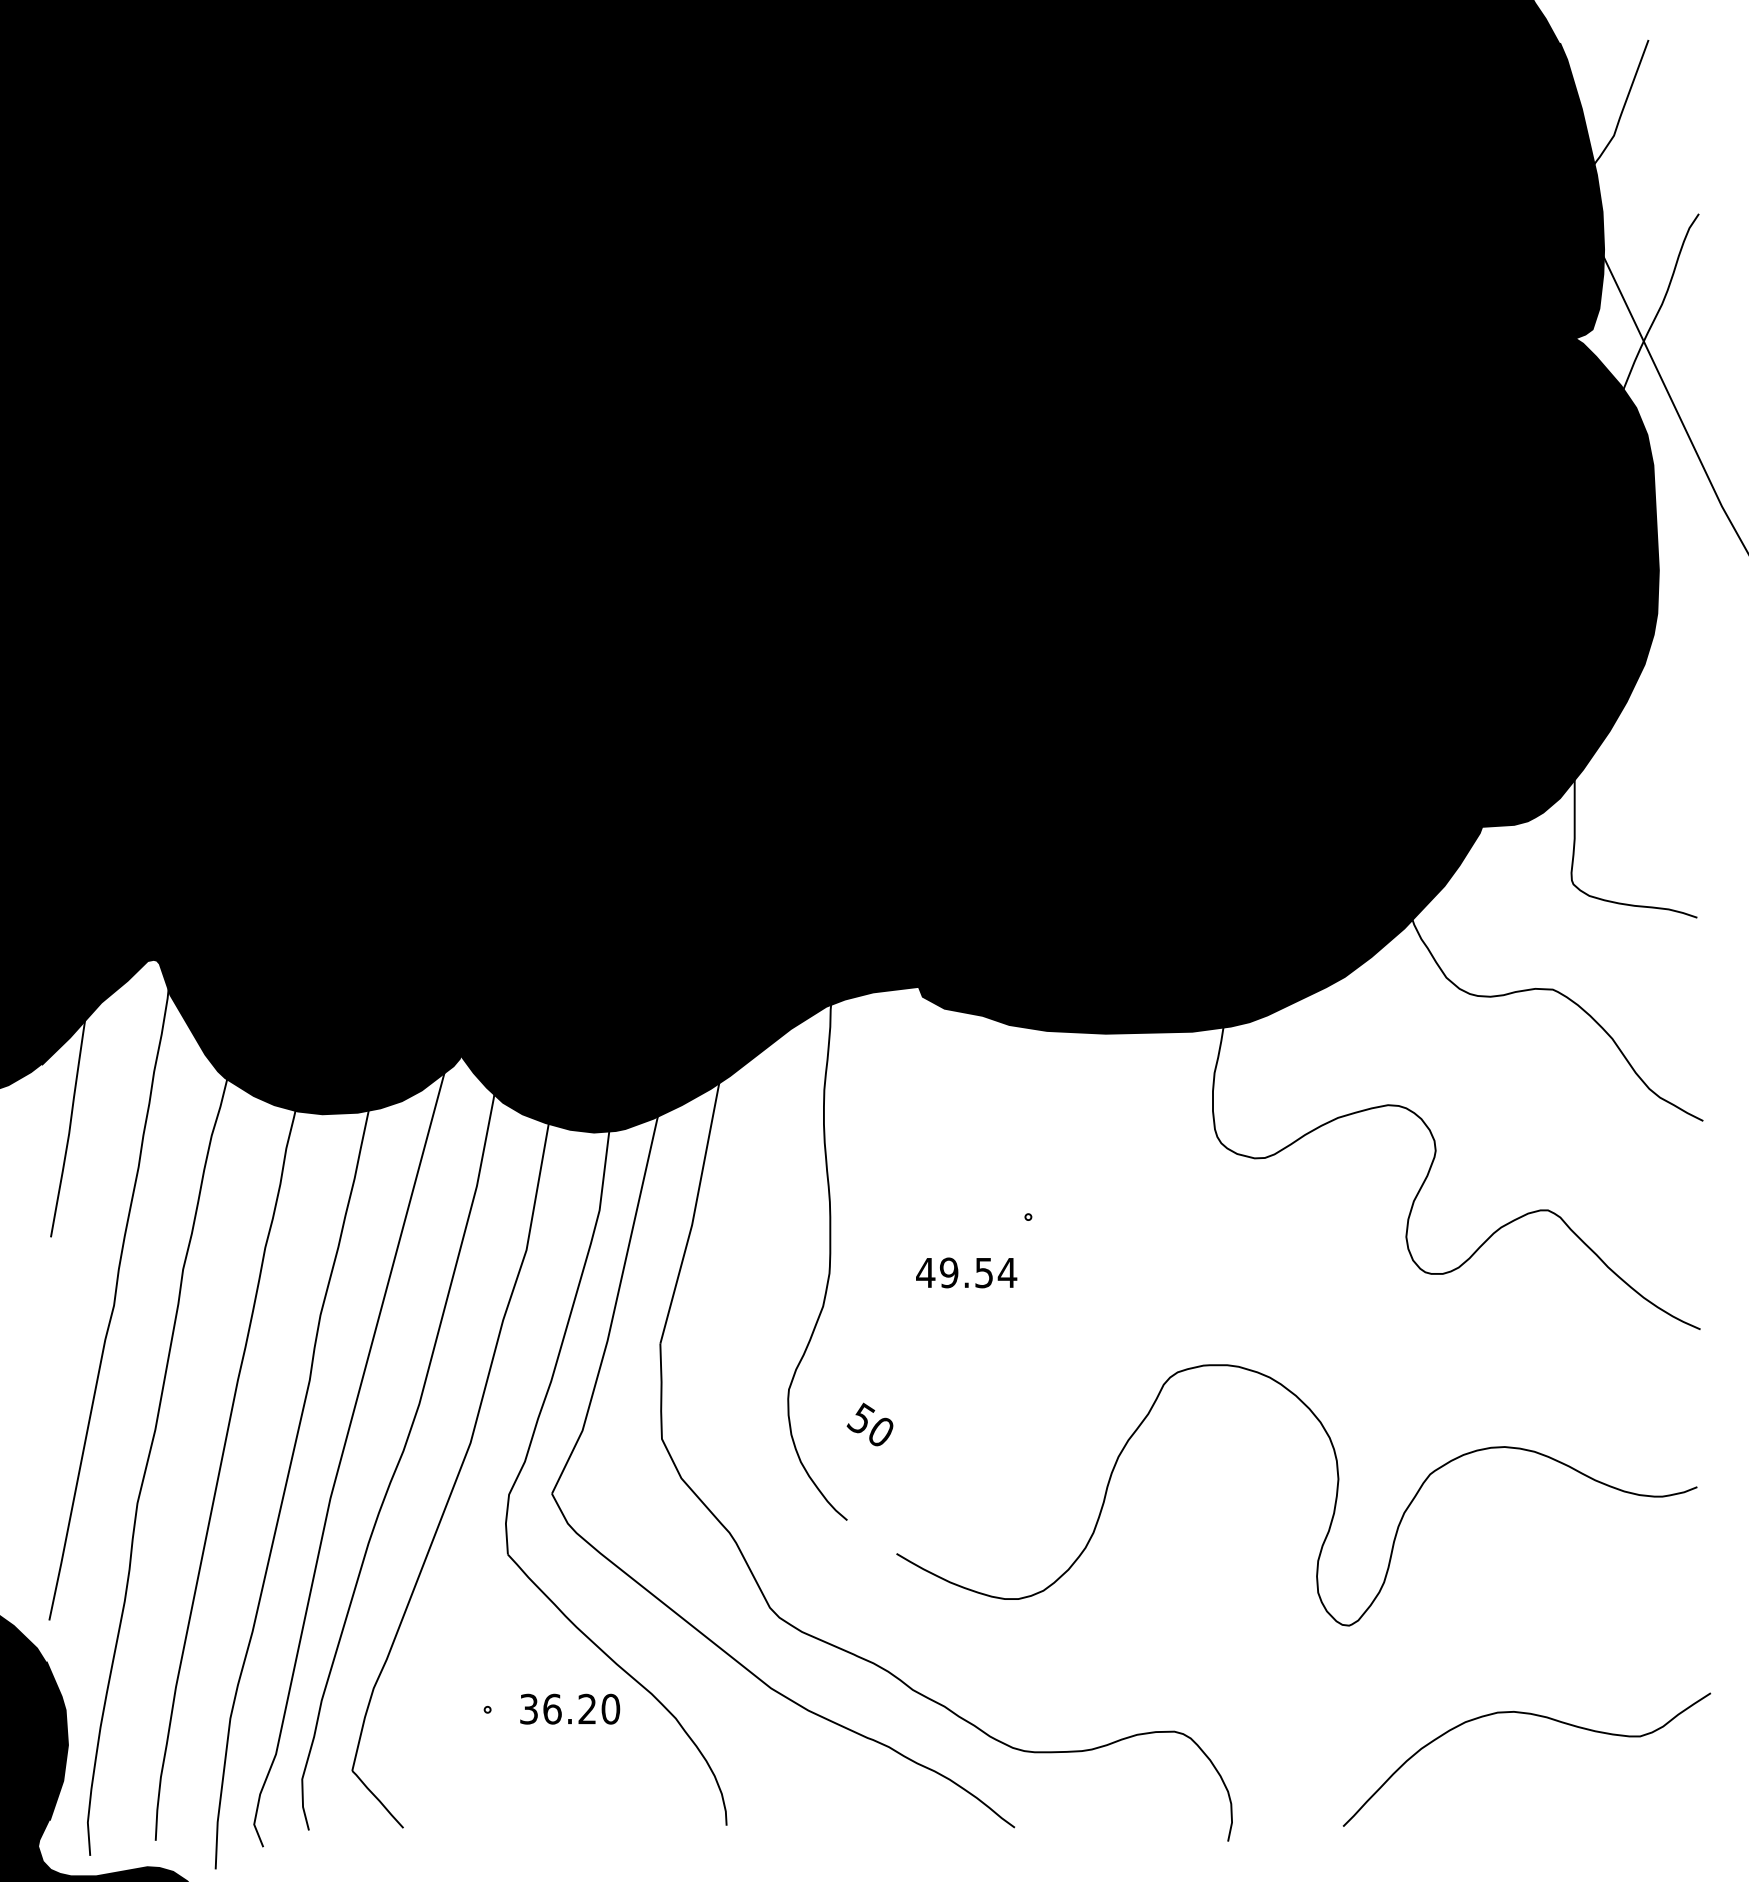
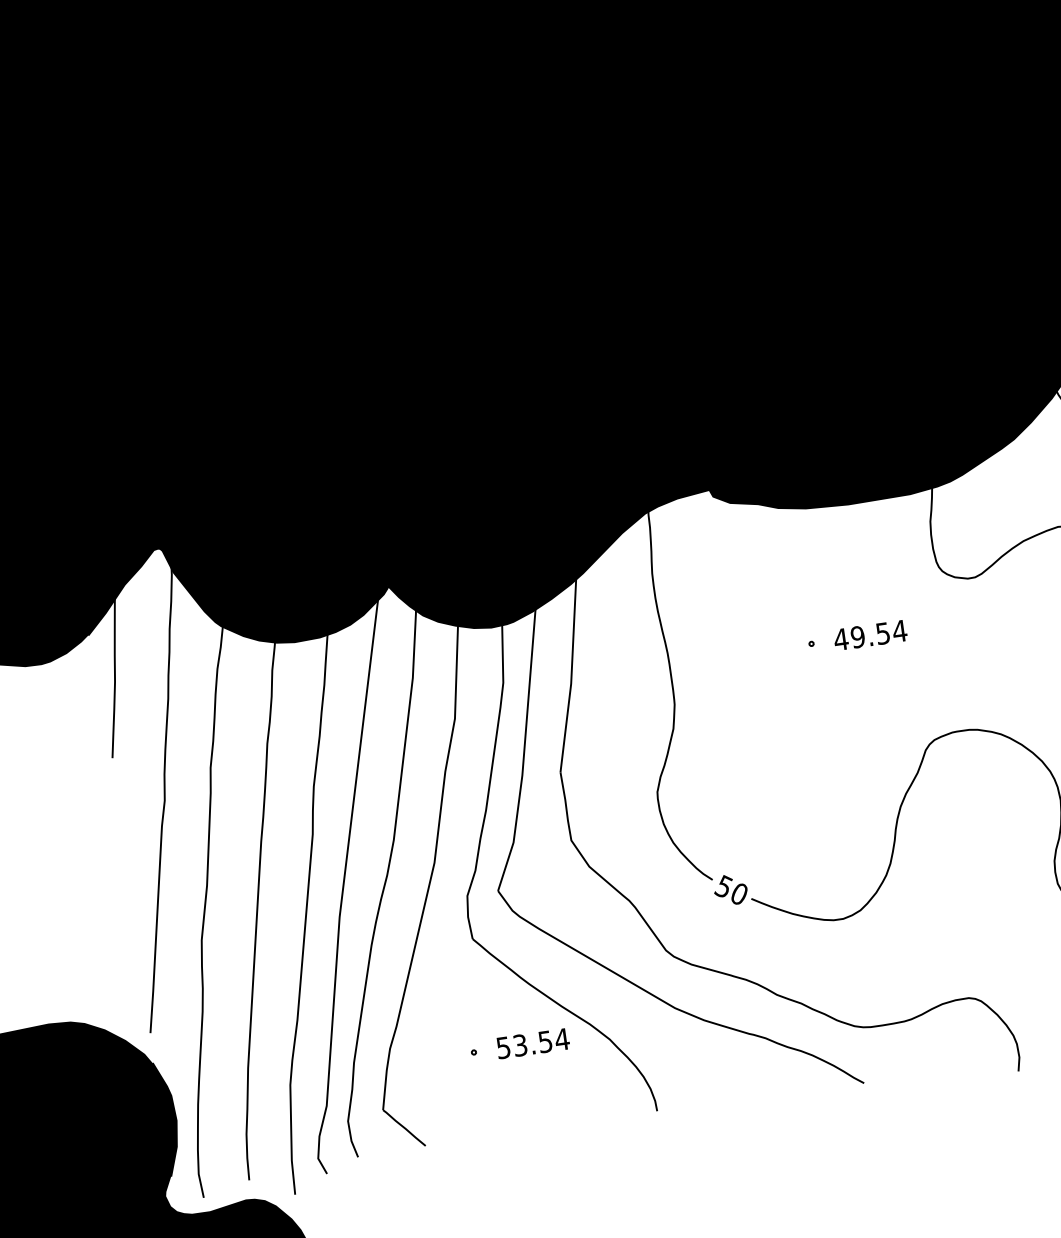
text: (966, 1272) -> (870, 635), moved
text: (869, 1424) -> (730, 889), moved
text: (570, 1708) -> (533, 1043), 36.20 -> 53.54

